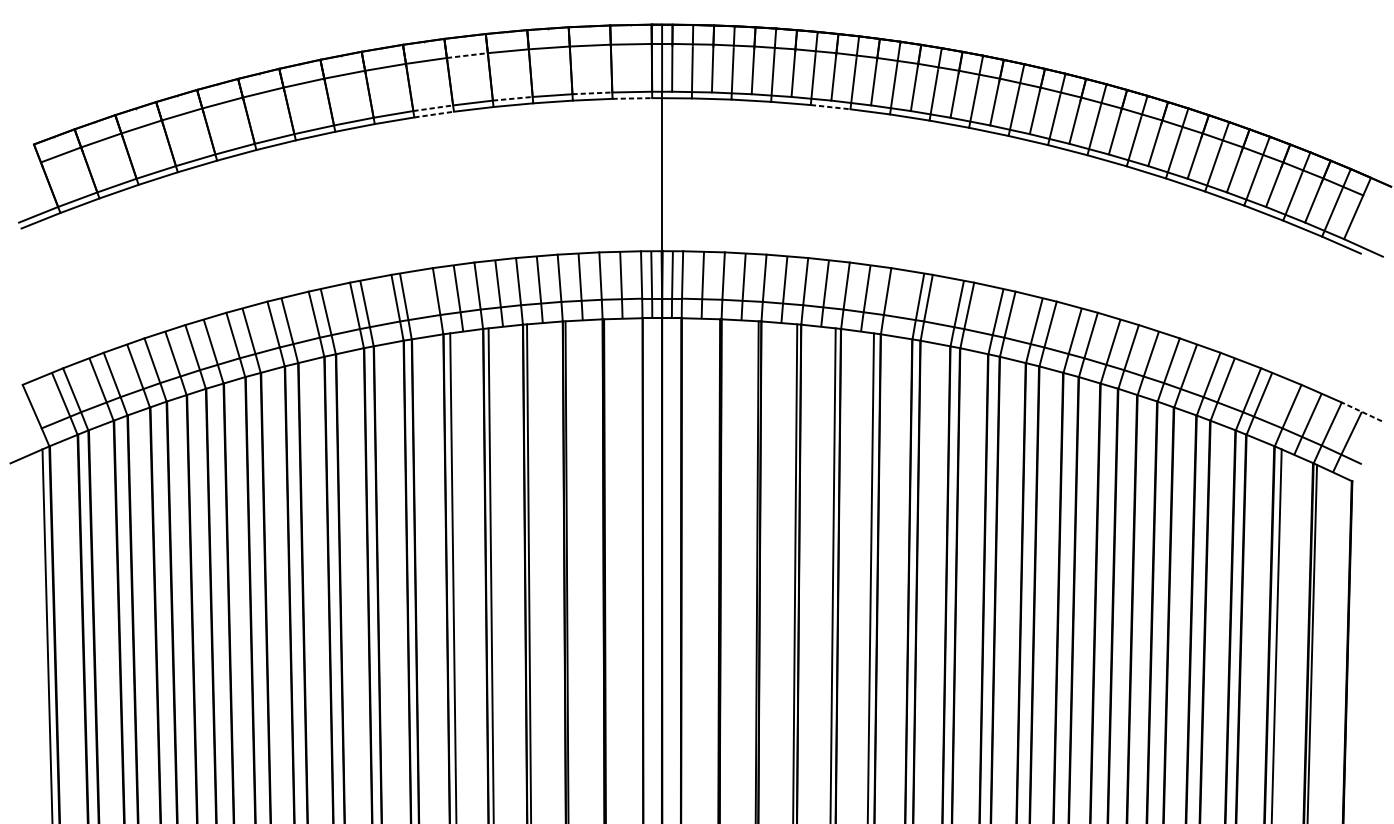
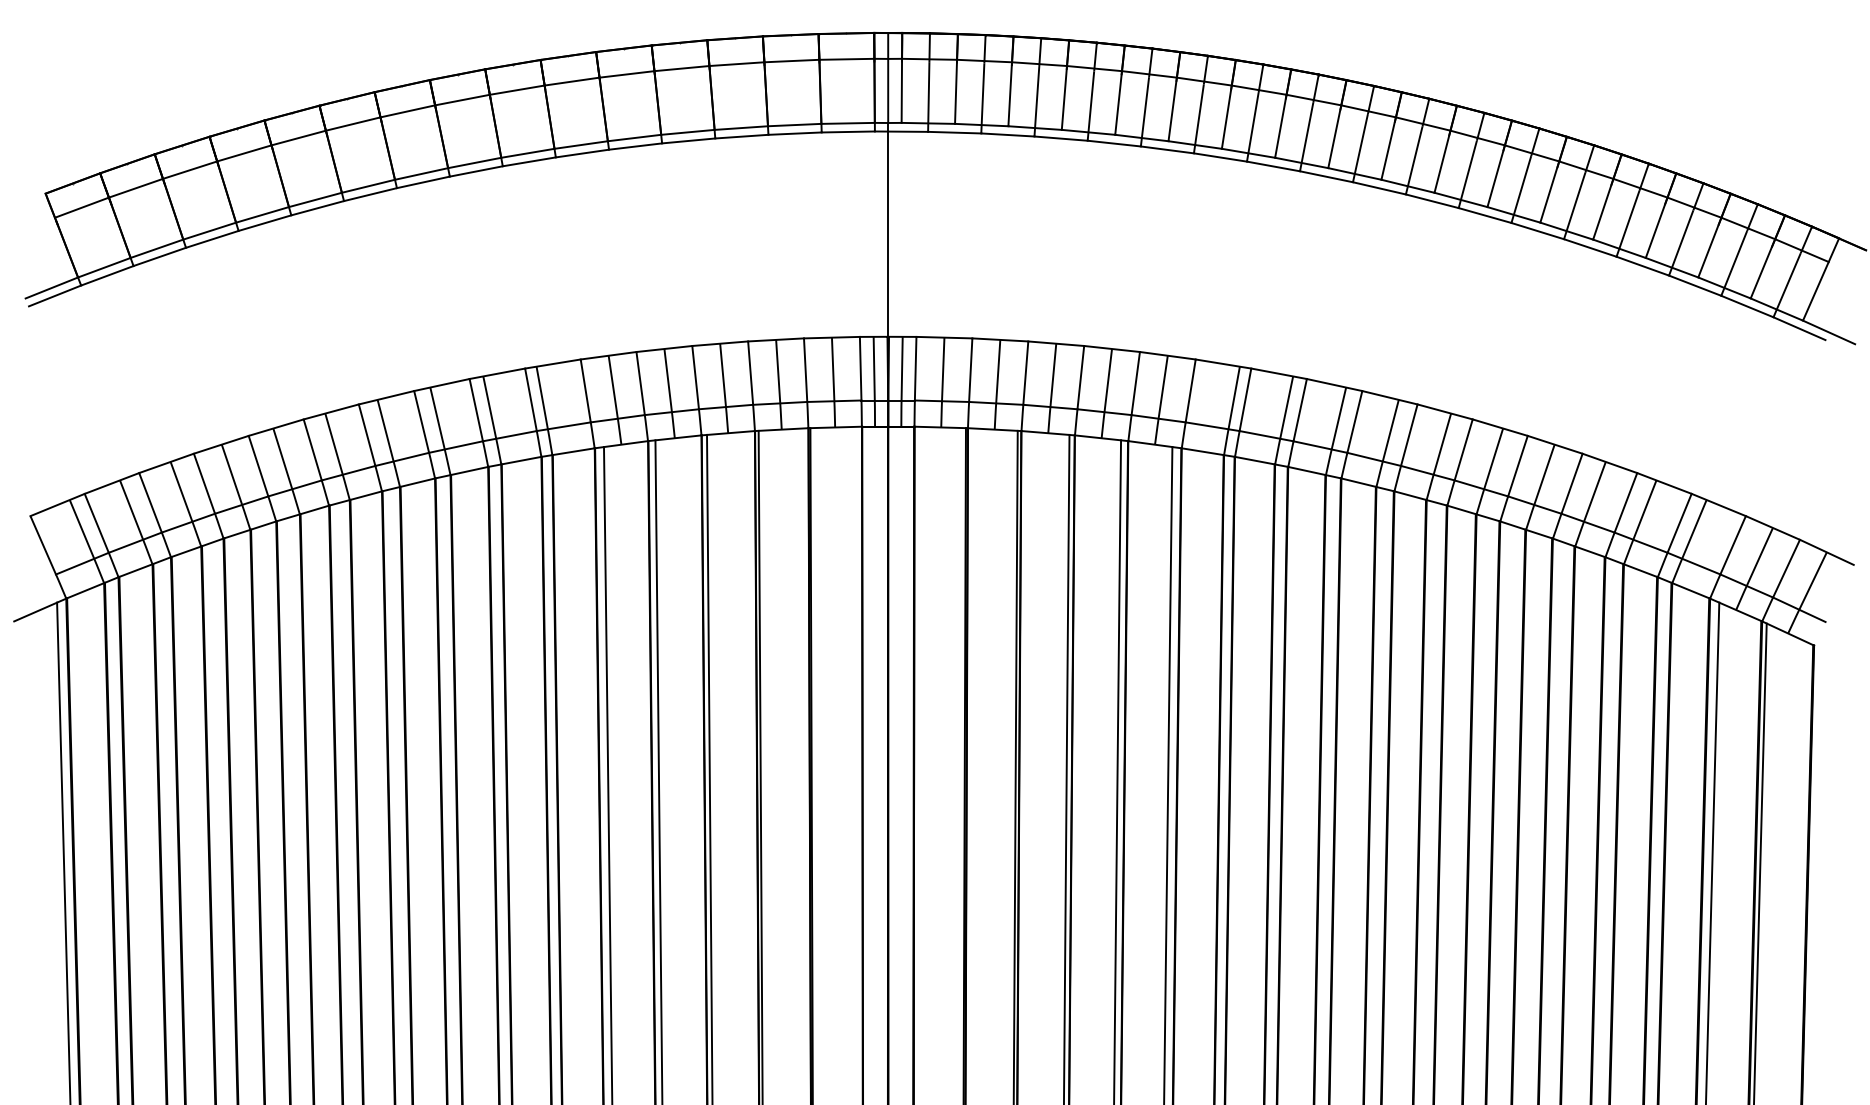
line: (467, 55) -> (627, 74), dashed -> solid
line: (592, 93) -> (794, 125), dashed -> solid
line: (512, 98) -> (687, 132), dashed -> solid
line: (632, 98) -> (848, 131), dashed -> solid
line: (830, 107) -> (1114, 143), dashed -> solid
line: (433, 108) -> (581, 145), dashed -> solid
line: (434, 114) -> (582, 153), dashed -> solid
line: (1361, 412) -> (1826, 552), dashed -> solid

